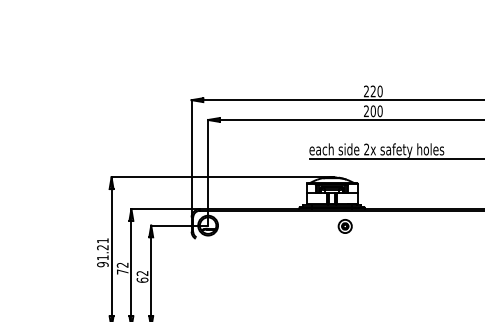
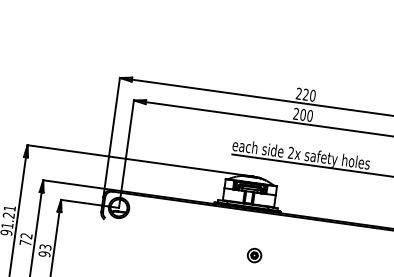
part: (344, 226) -> (253, 255), moved
text: (142, 276) -> (45, 250), 62 -> 93

